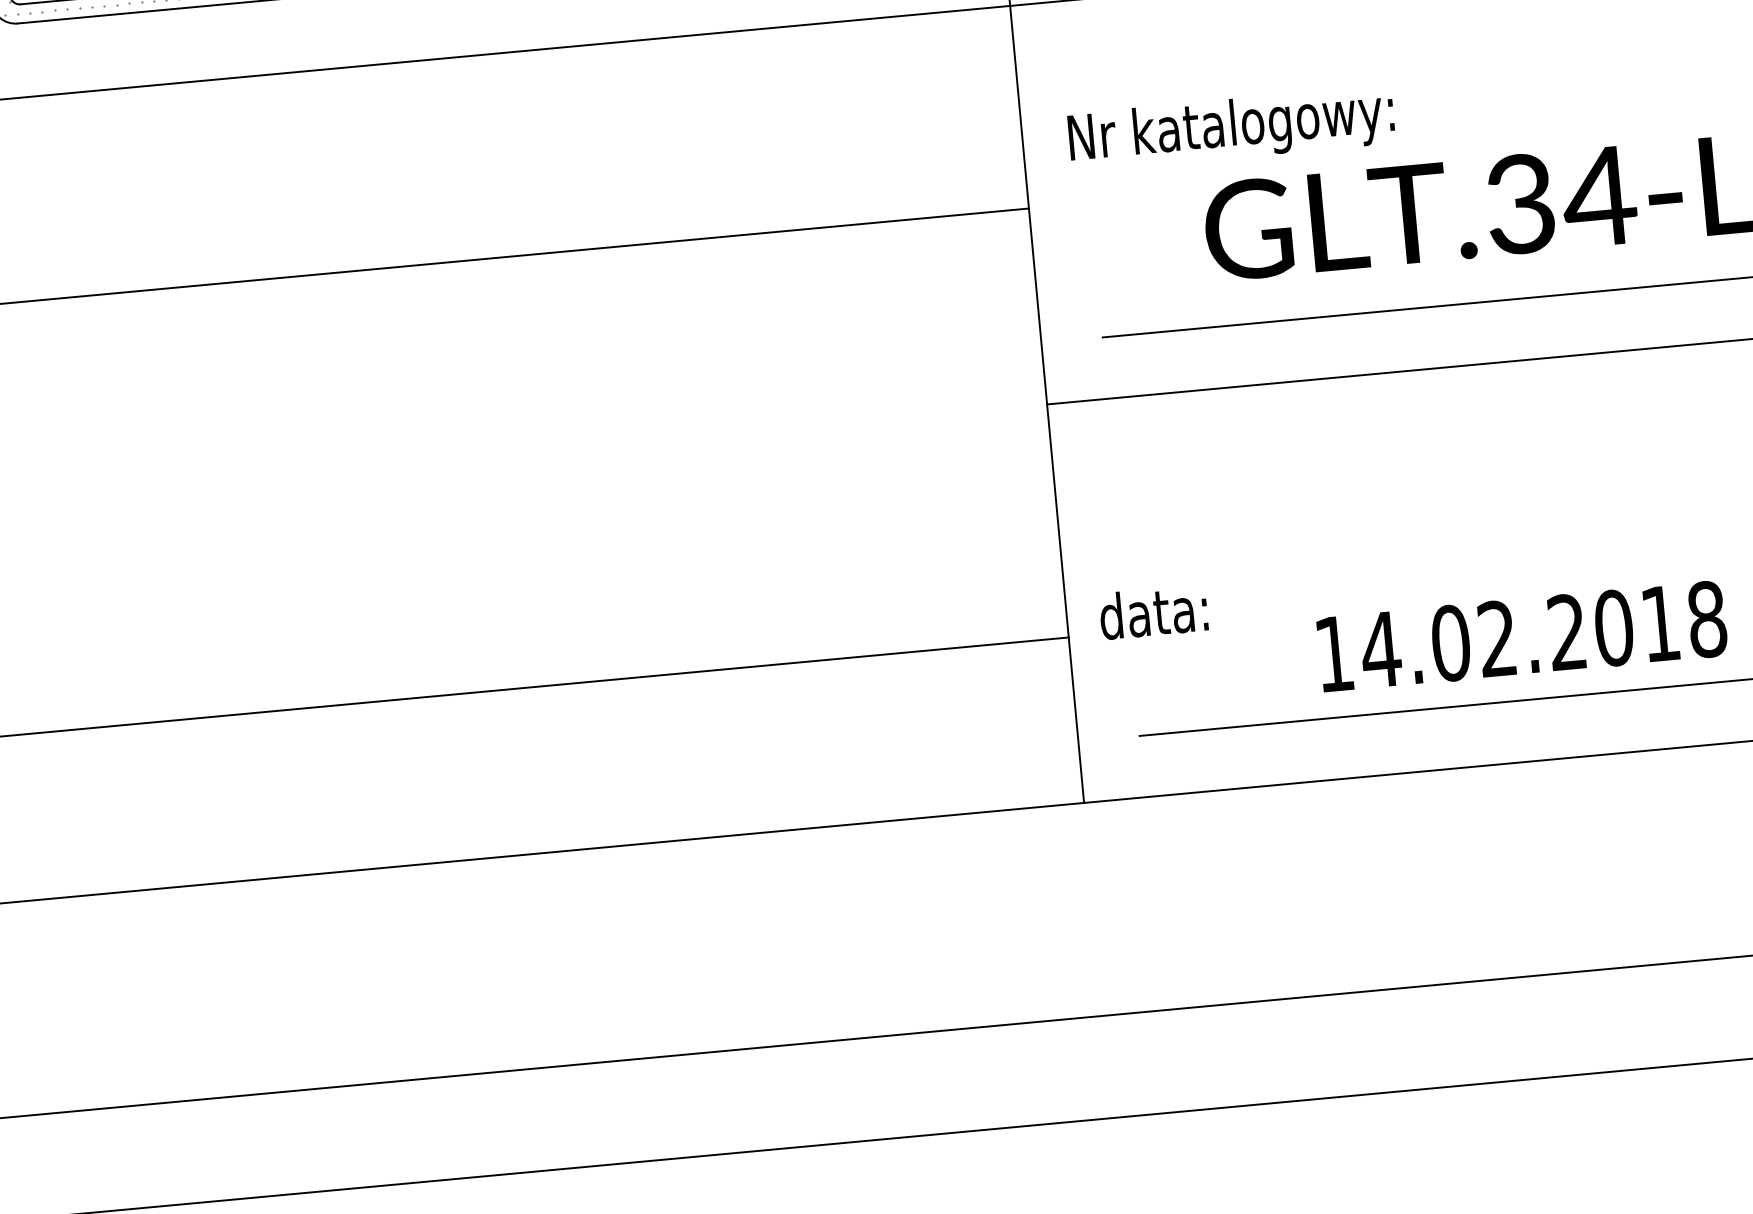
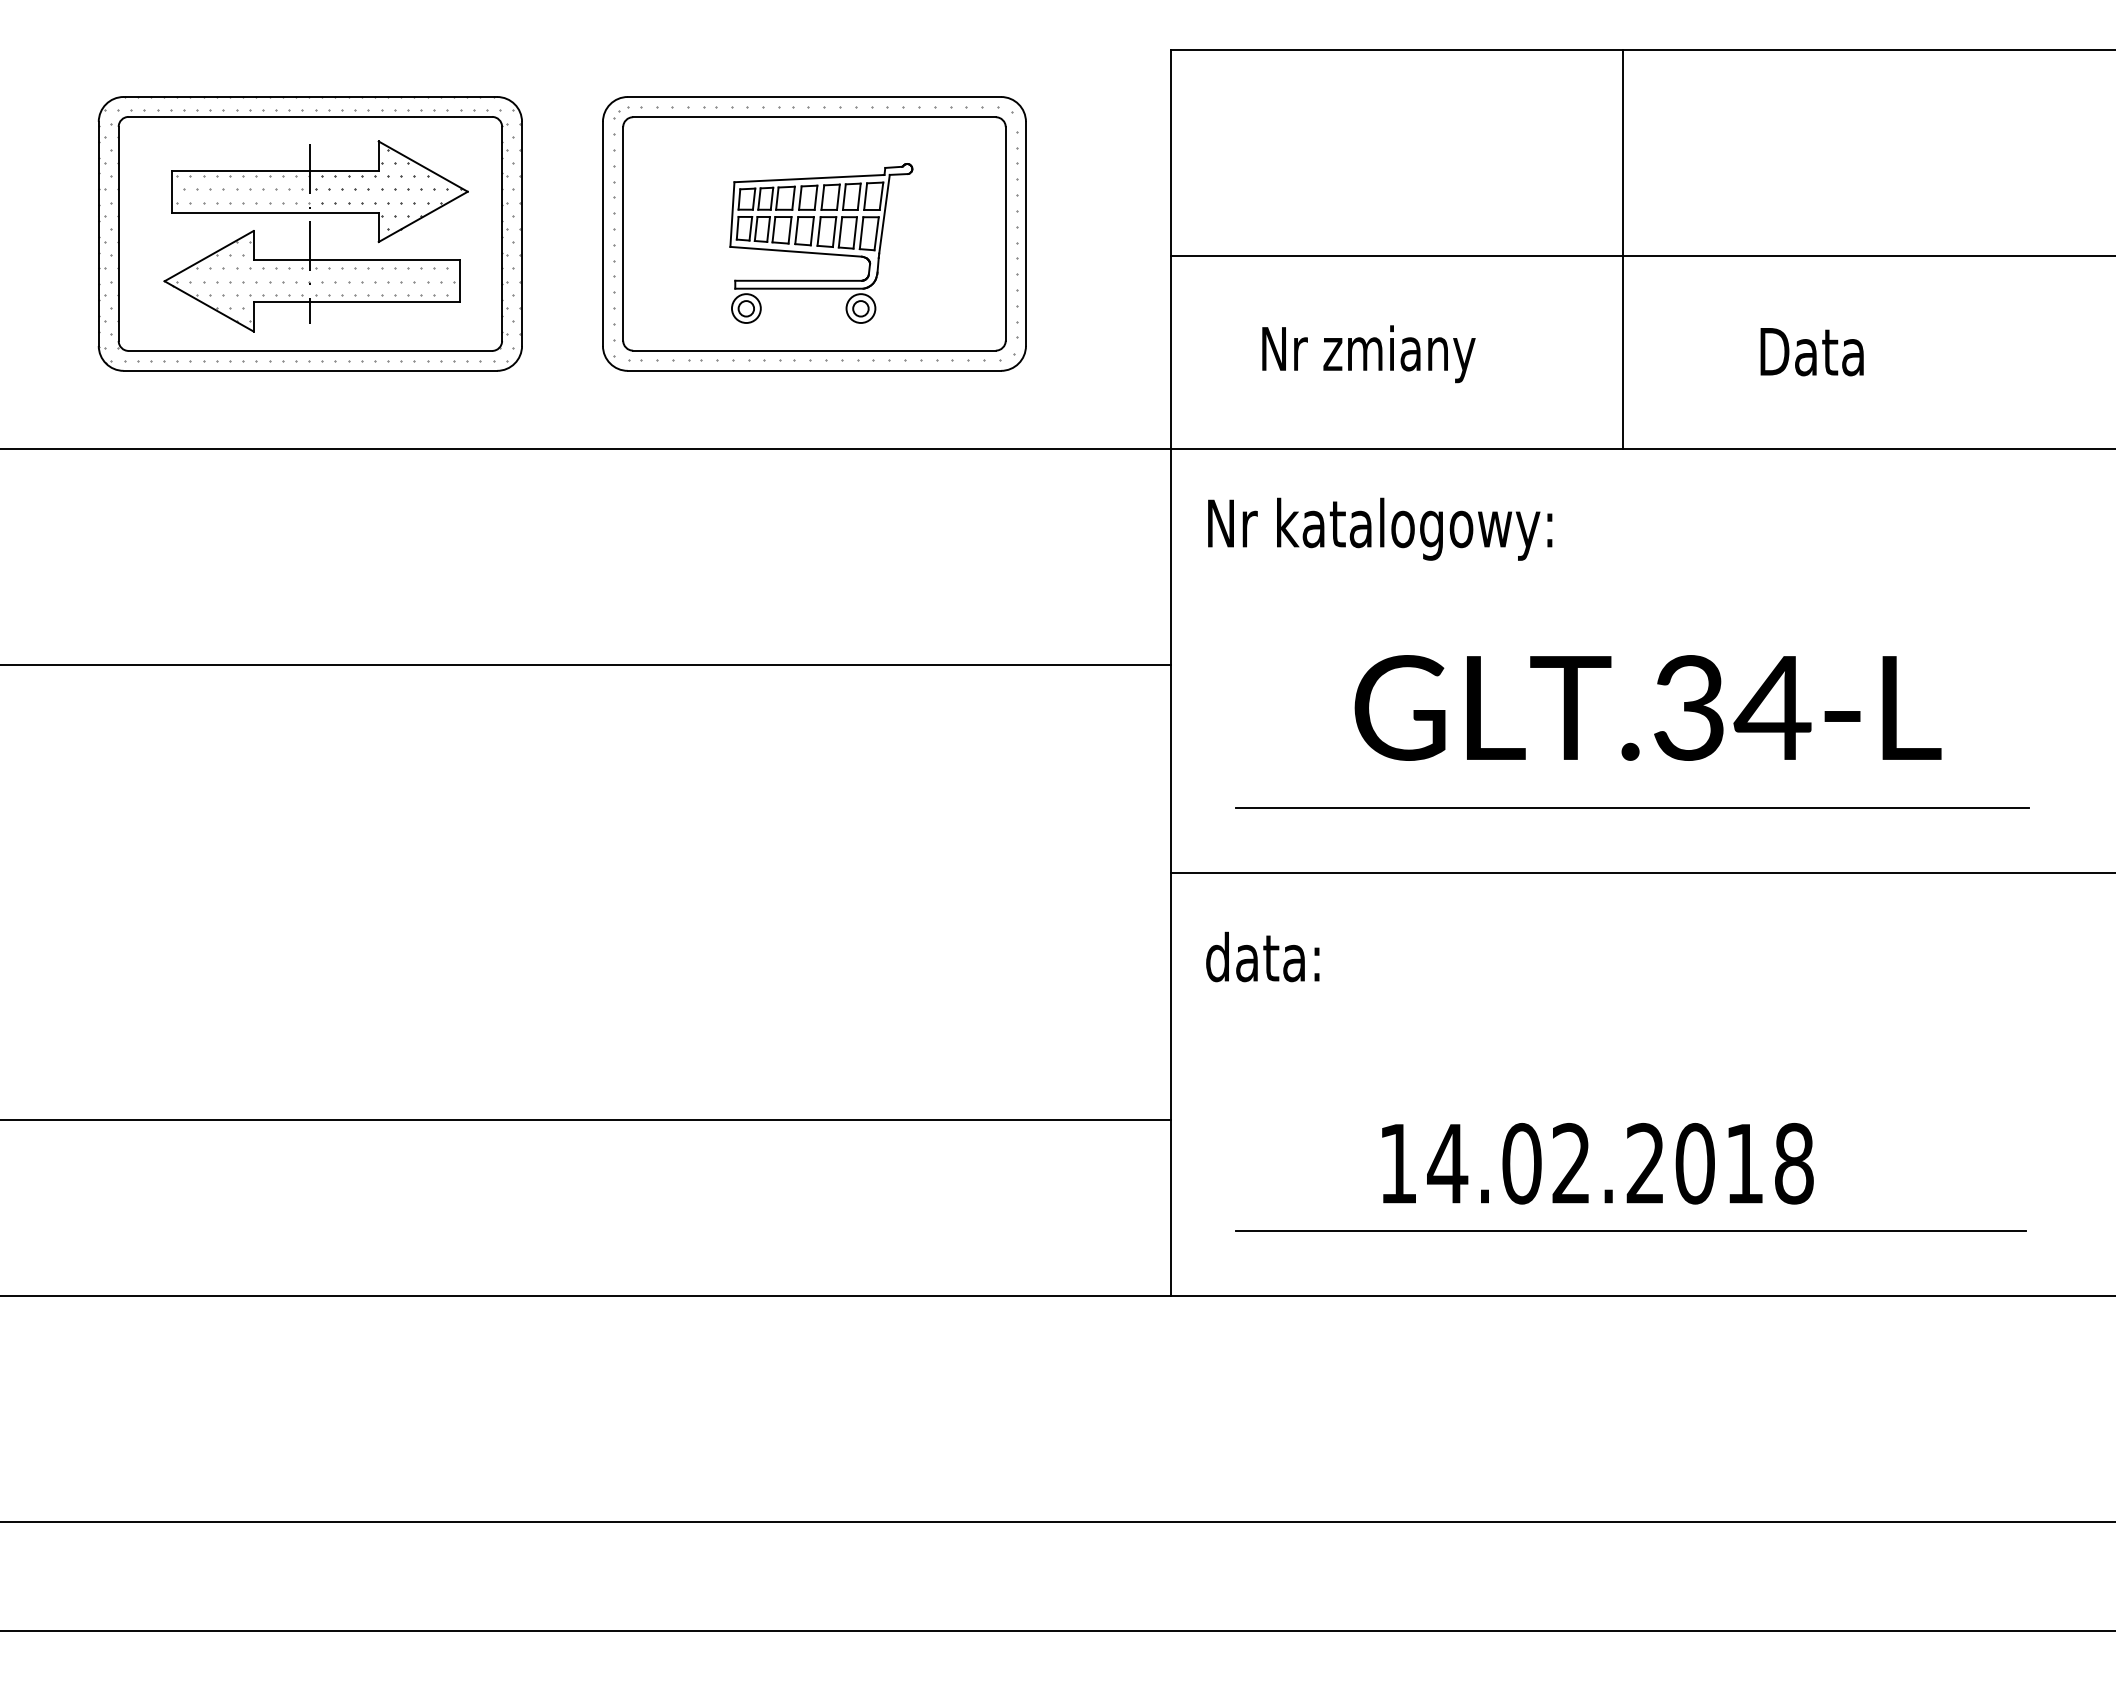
text: (1231, 127) -> (1380, 528), moved
text: (1153, 611) -> (1262, 956), moved
text: (1522, 636) -> (1597, 1163), moved

